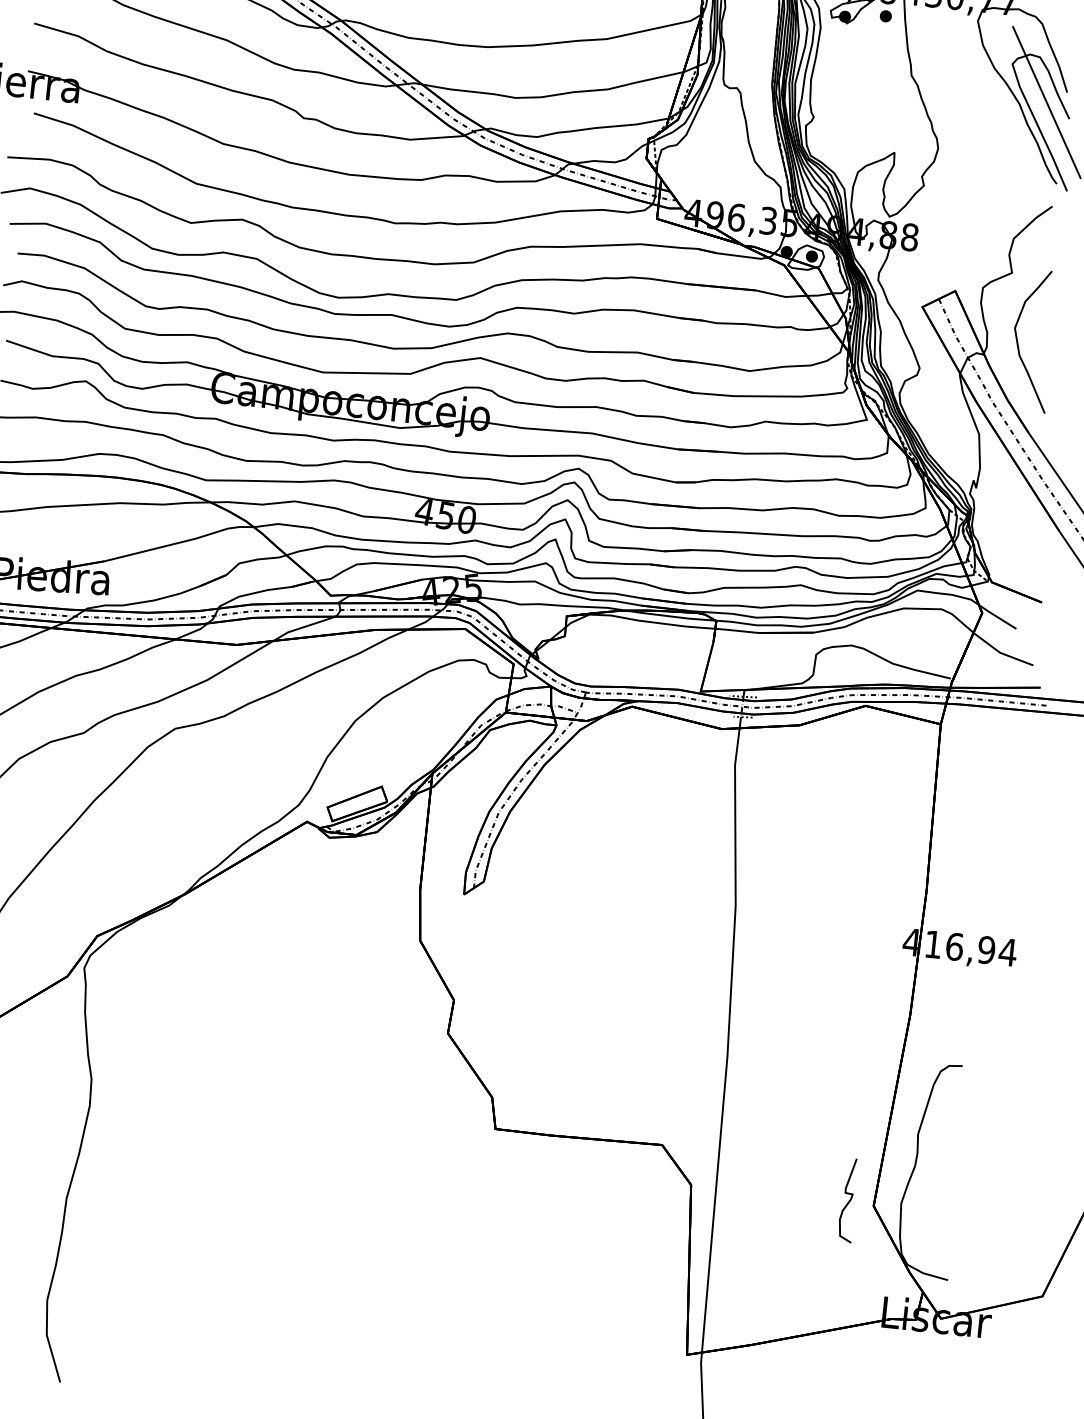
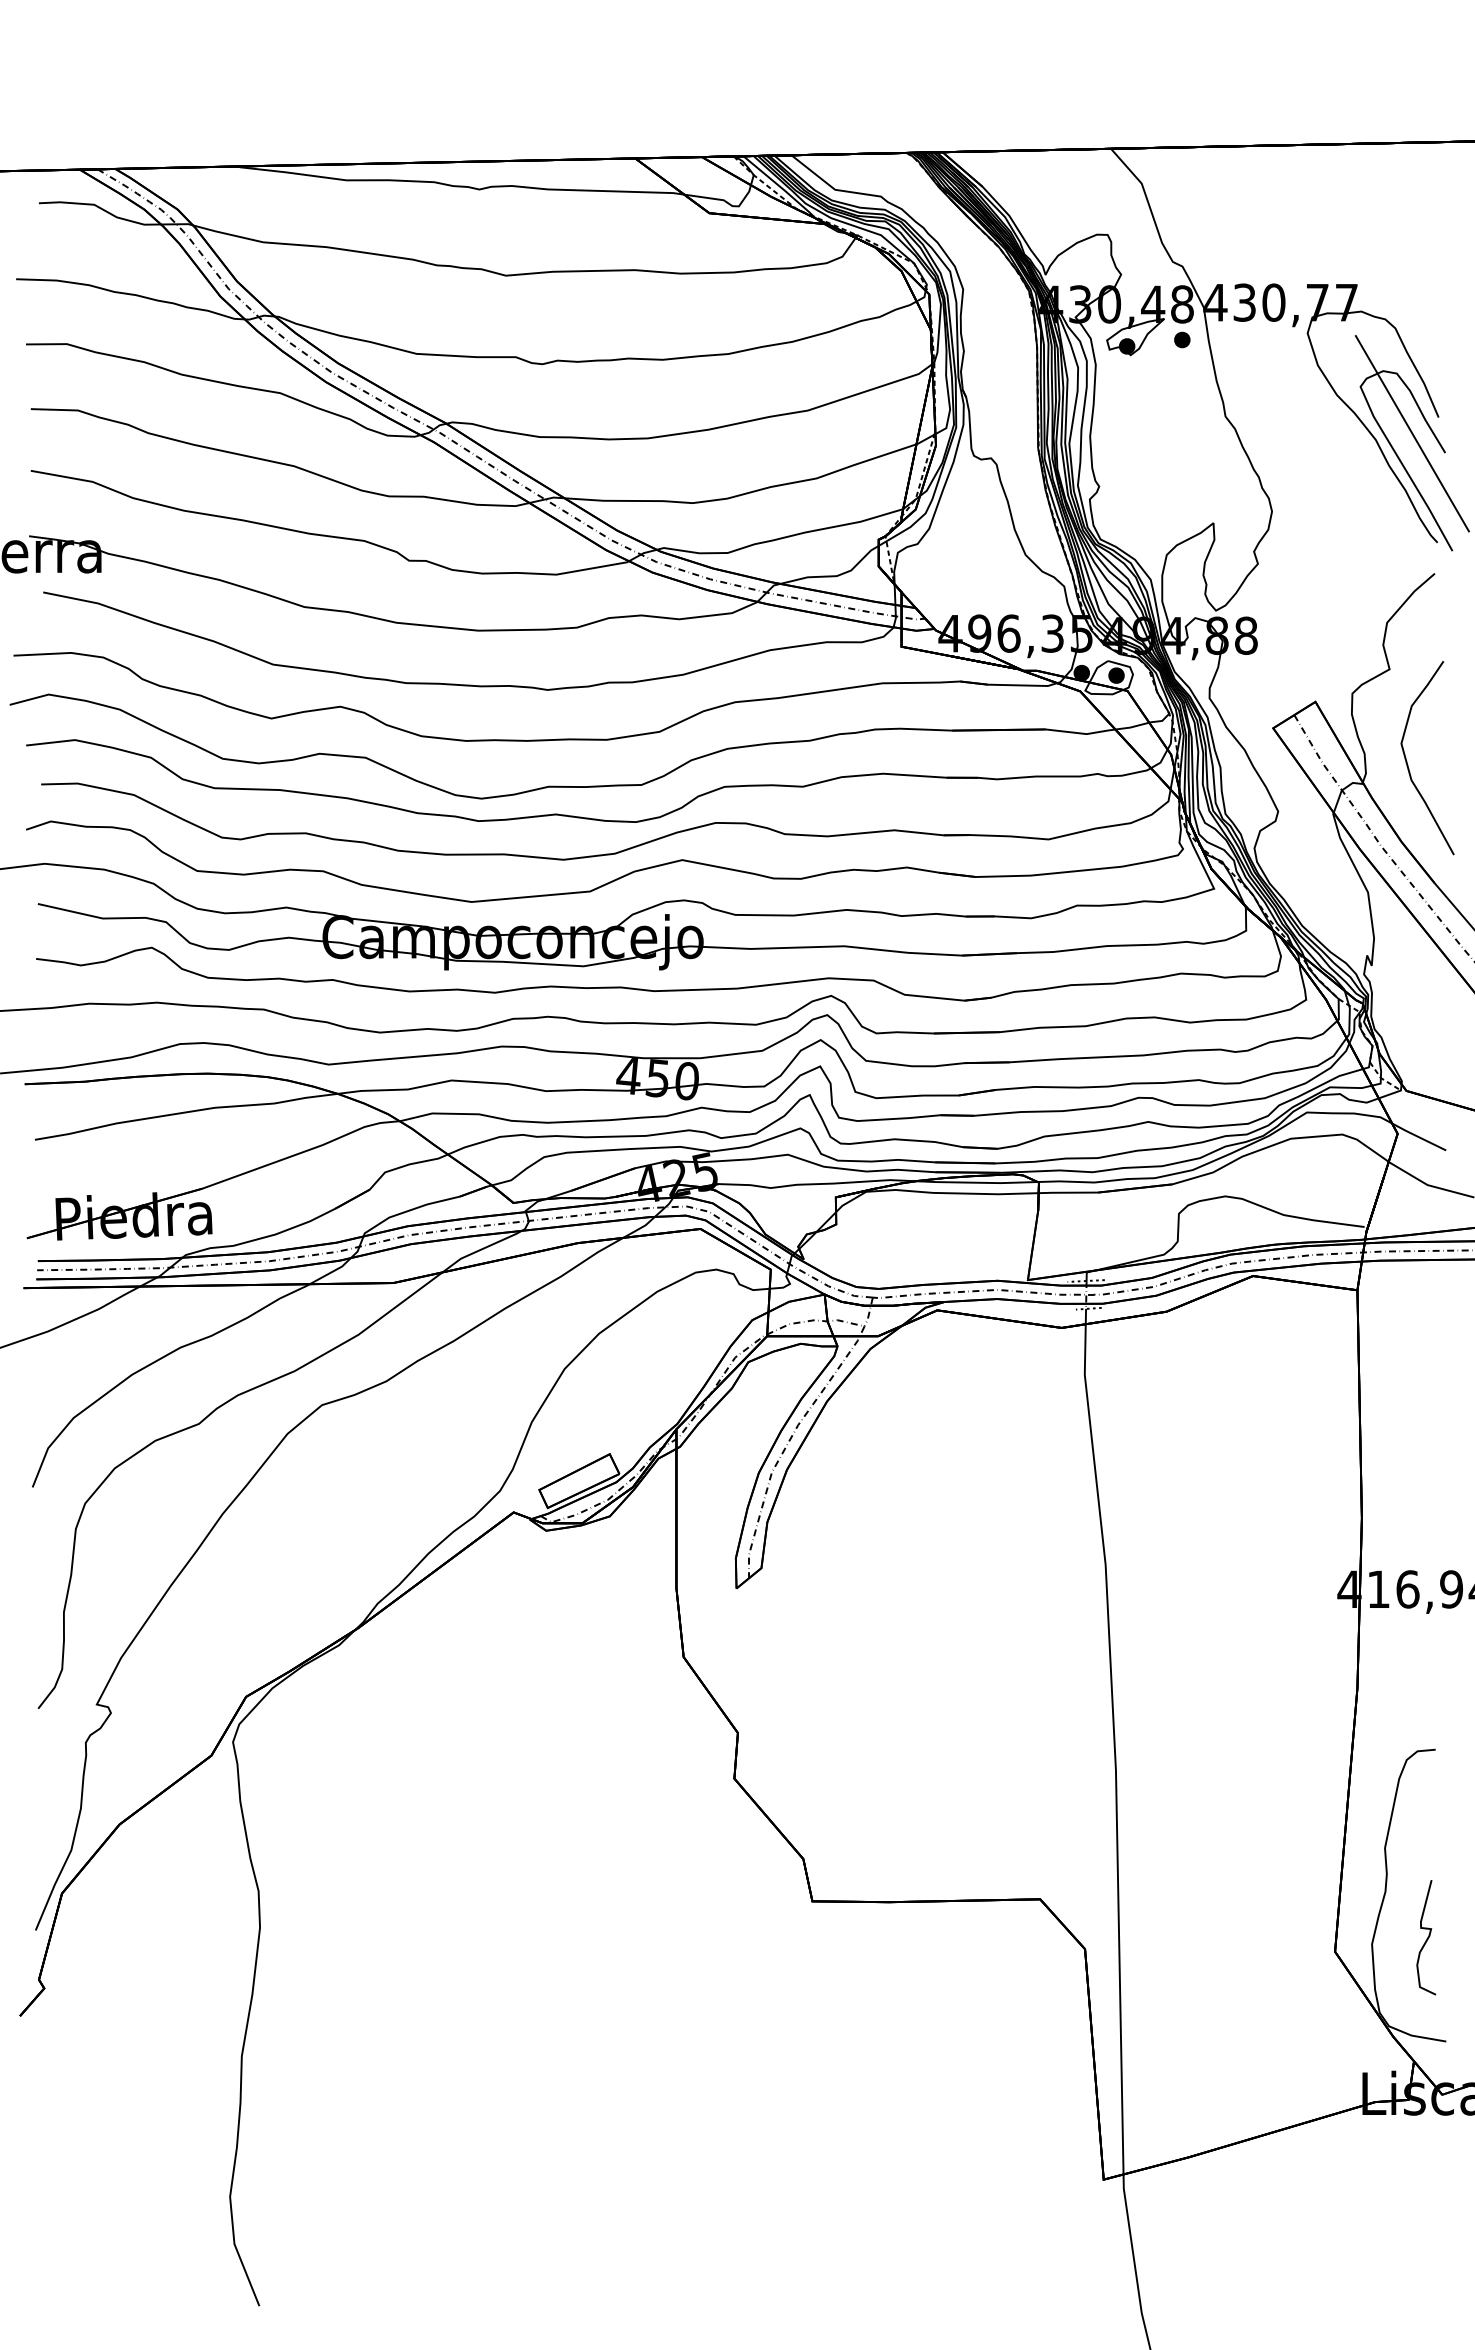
curve: (849, 1200) -> (1427, 1937), moved

